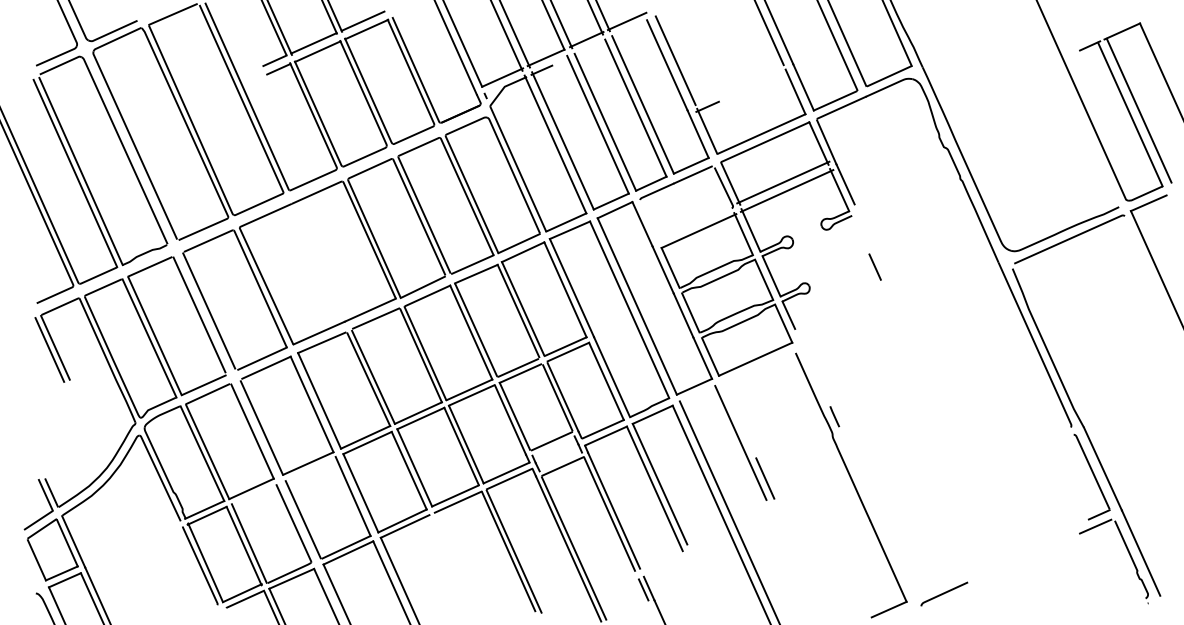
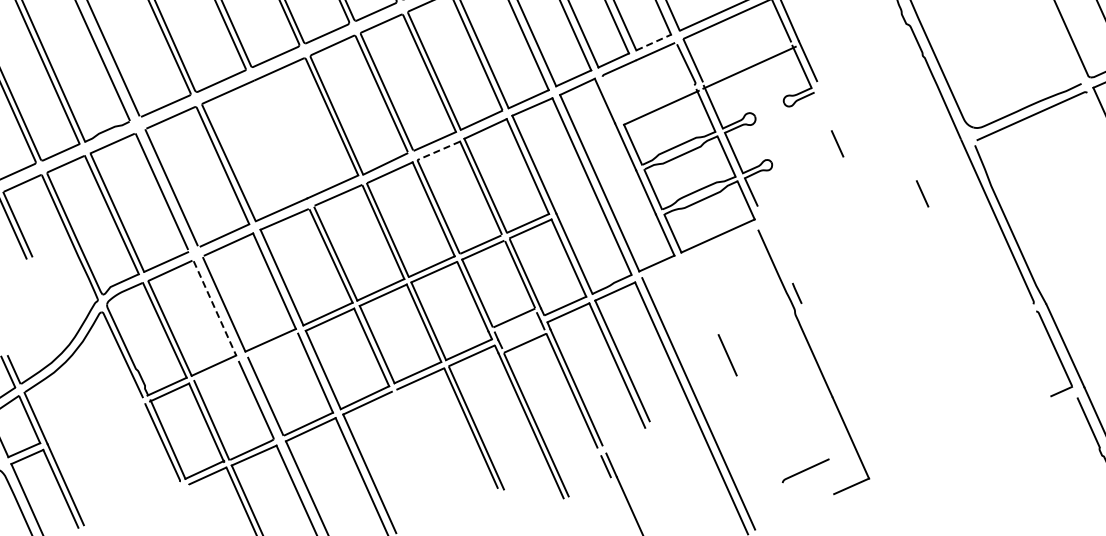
line: (691, 165) -> (653, 42), solid -> dashed
line: (783, 182) -> (745, 59), removed
line: (475, 274) -> (437, 151), solid -> dashed
line: (959, 316) -> (921, 193), added
line: (252, 431) -> (214, 308), solid -> dashed
line: (740, 442) -> (702, 319), removed
line: (1095, 526) -> (1057, 403), removed
curve: (944, 593) -> (805, 470), moved

